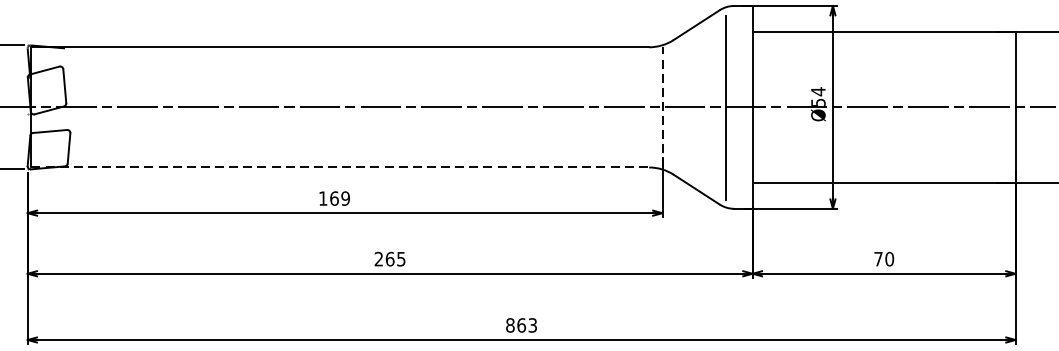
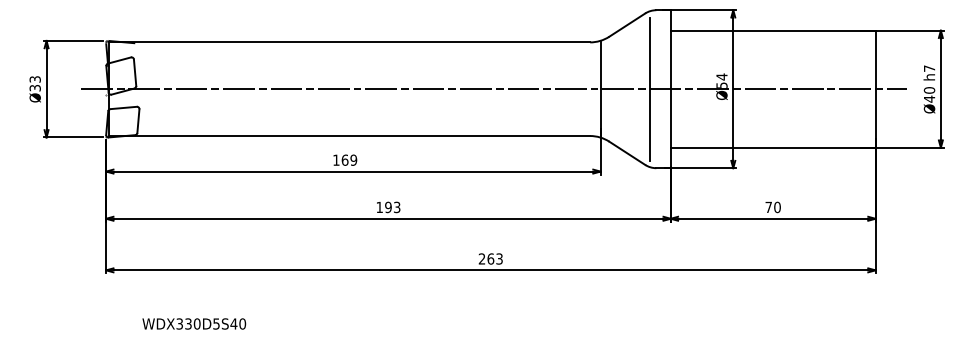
line: (662, 107) -> (600, 89), dashed -> solid
line: (340, 168) -> (349, 136), dashed -> solid
text: (390, 259) -> (388, 207), 265 -> 193
text: (509, 324) -> (481, 258), 863 -> 263

